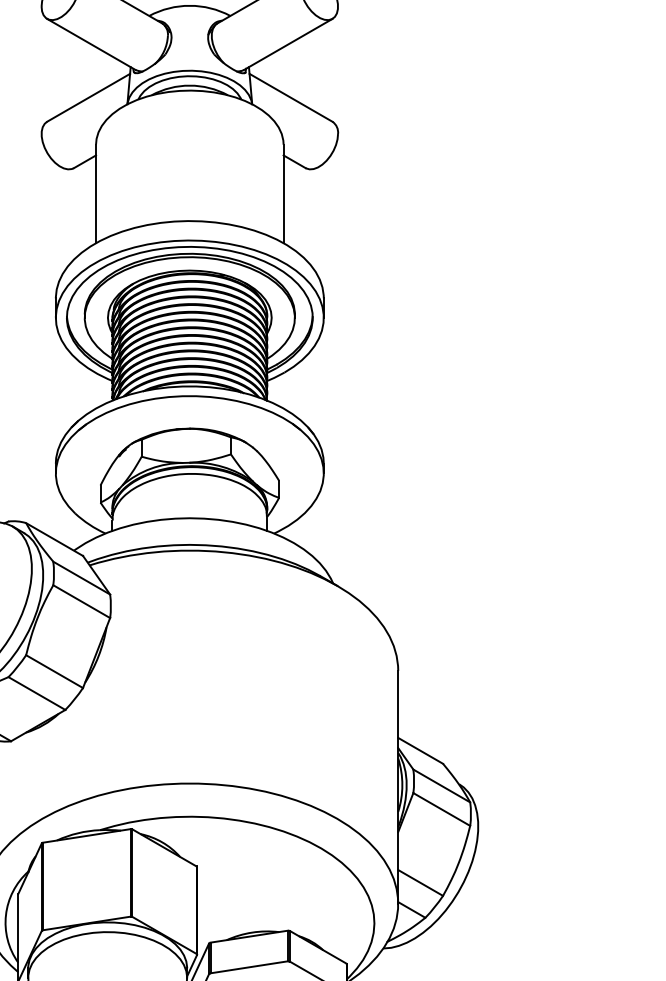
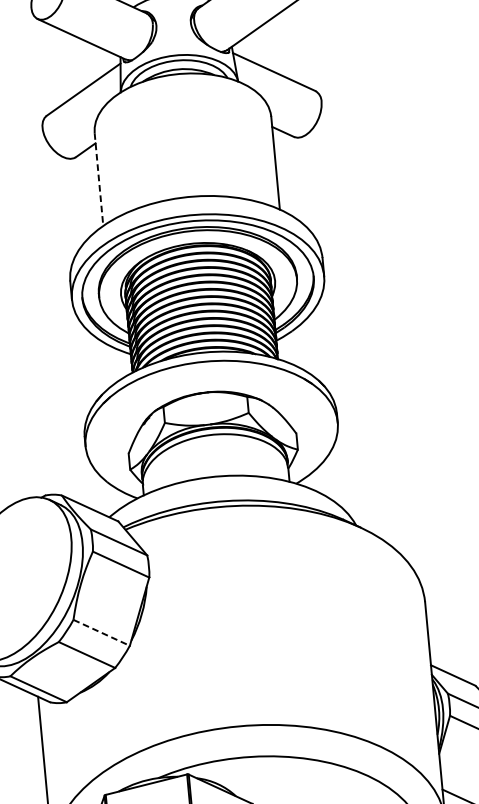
line: (96, 194) -> (99, 180), solid -> dashed
line: (54, 671) -> (101, 632), solid -> dashed

